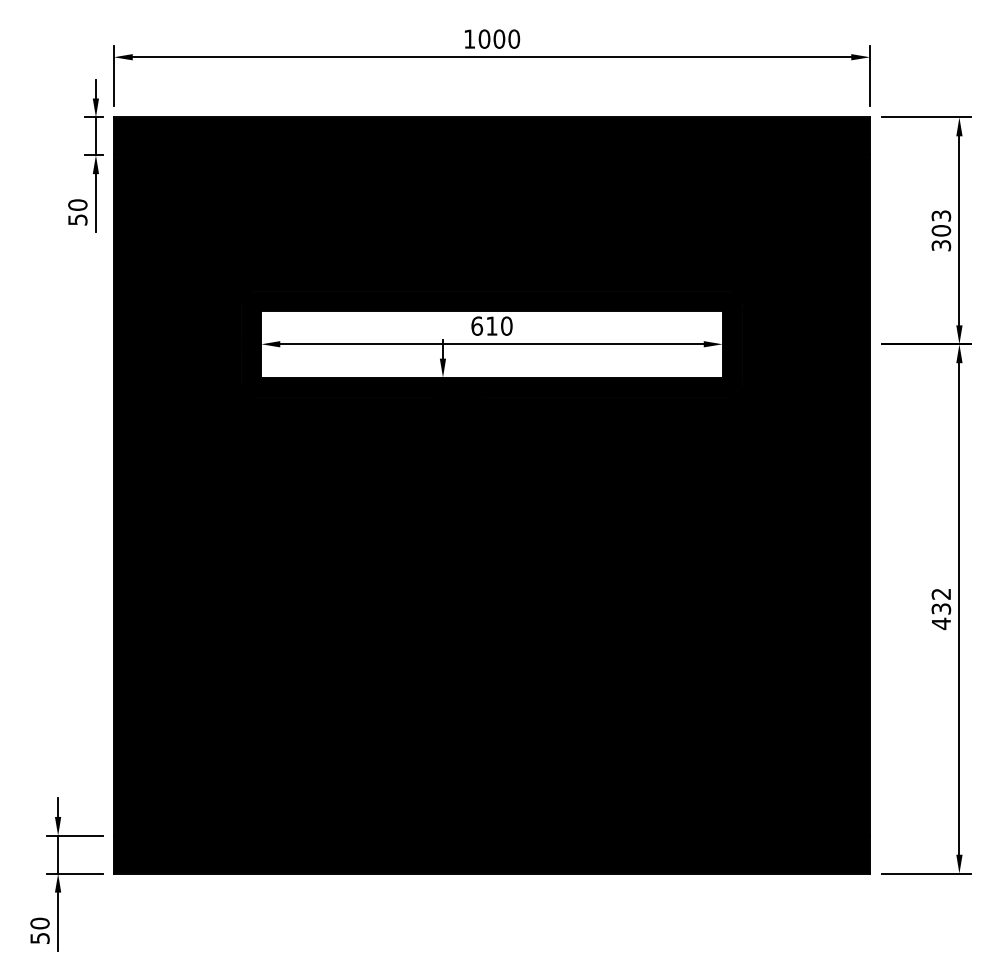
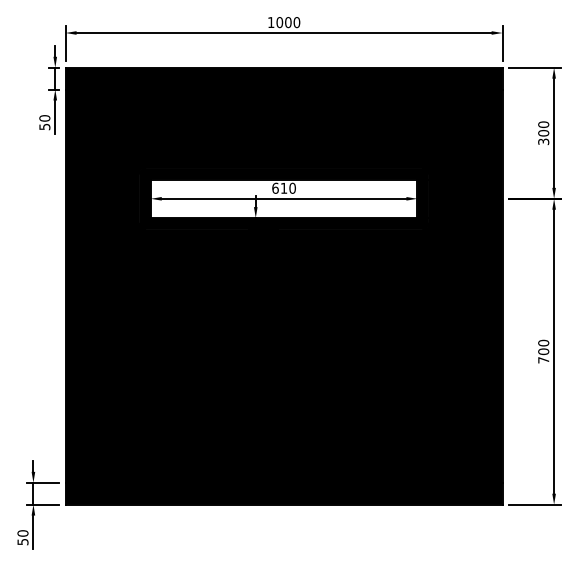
text: (941, 215) -> (543, 124), 303 -> 300
text: (941, 608) -> (543, 351), 432 -> 700

